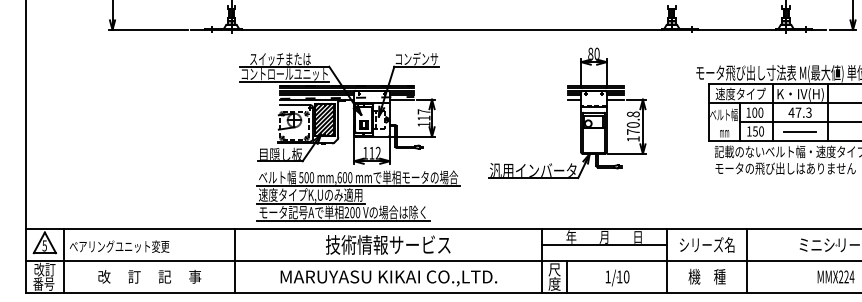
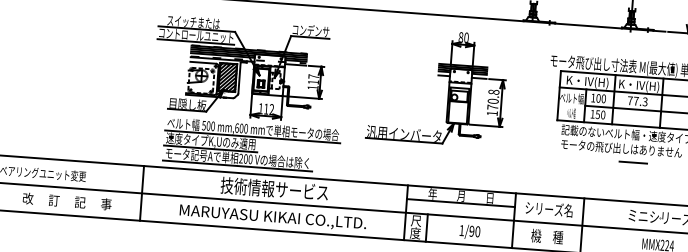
text: (740, 94) -> (587, 81), 速度タイプ -> K・IV(H)
text: (791, 112) -> (630, 100), 47.3 -> 77.3
line: (799, 131) -> (632, 162), moved
text: (724, 132) -> (571, 113), mm -> ベルト幅
text: (619, 276) -> (471, 230), 1/10 -> 1/90

